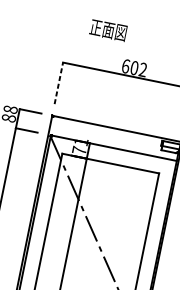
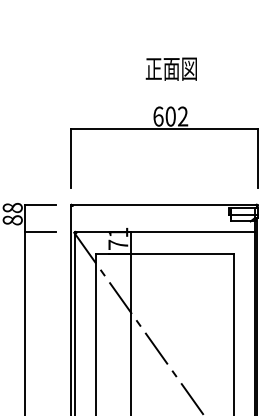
text: (107, 29) -> (170, 68), moved
line: (58, 83) -> (71, 158), dashed -> solid

